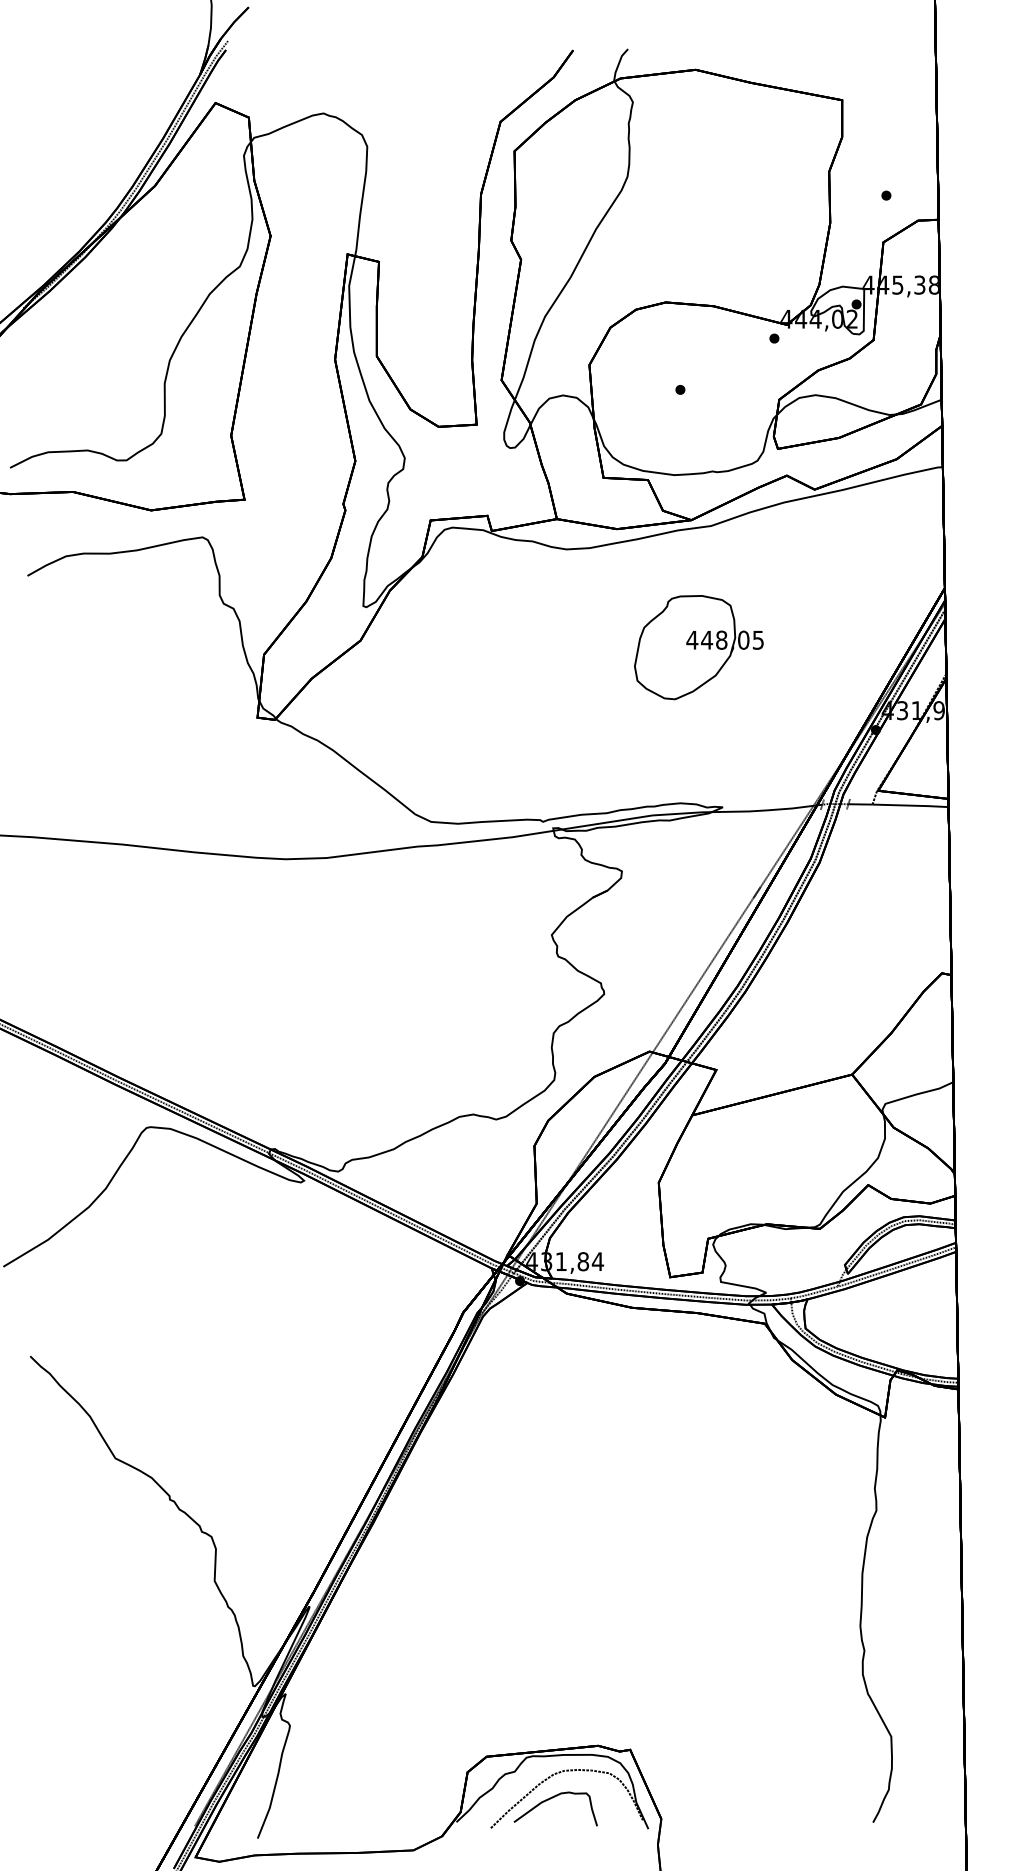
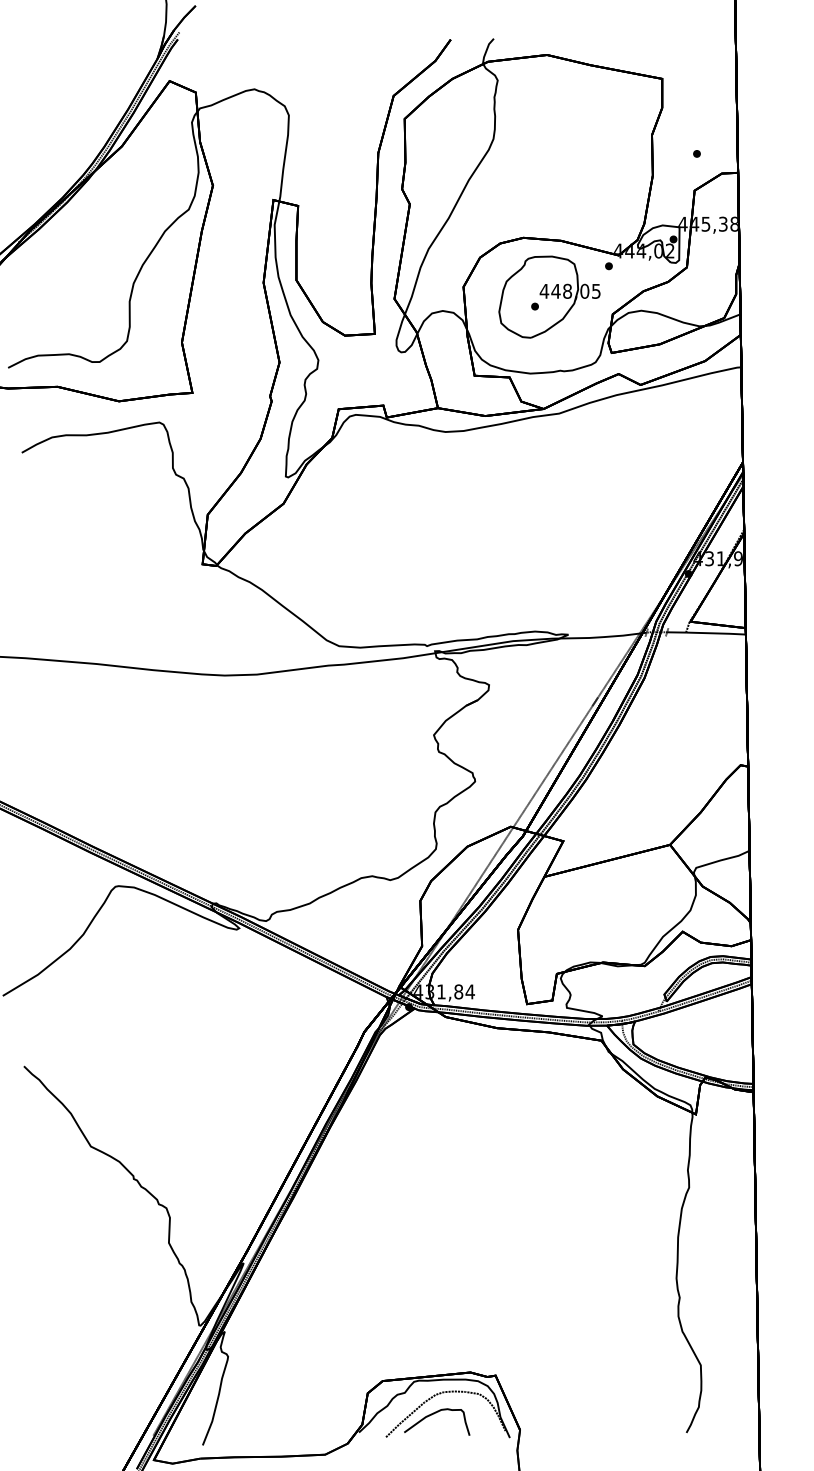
part: (698, 646) -> (549, 296), moved

